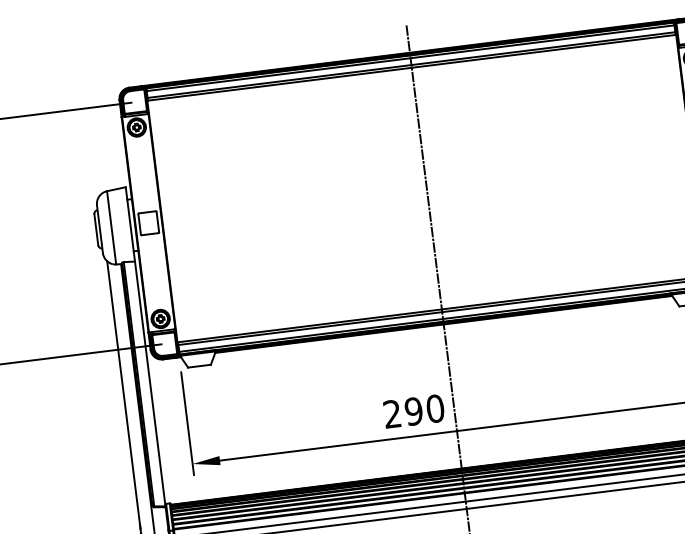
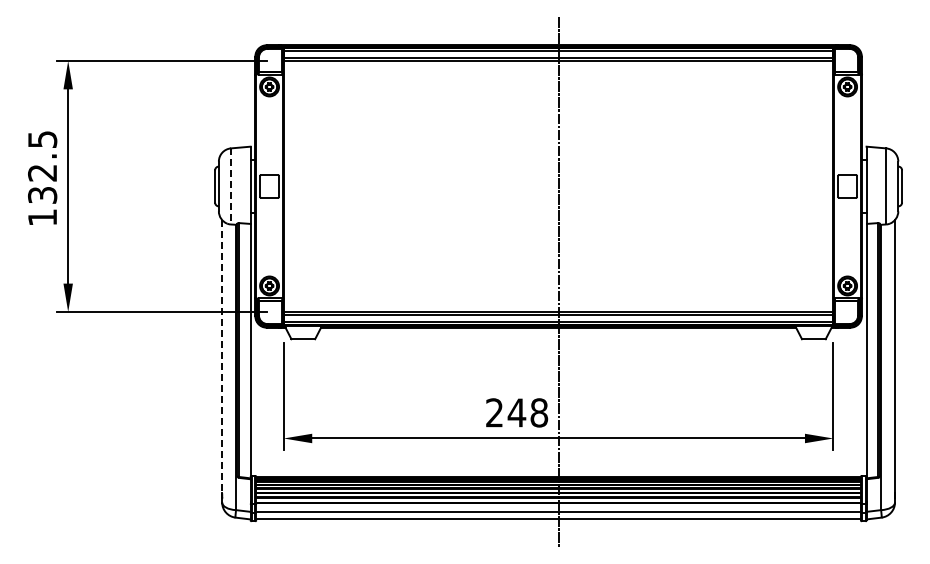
line: (111, 227) -> (230, 186), solid -> dashed
line: (123, 392) -> (222, 356), solid -> dashed
text: (424, 409) -> (527, 412), 290 -> 248

